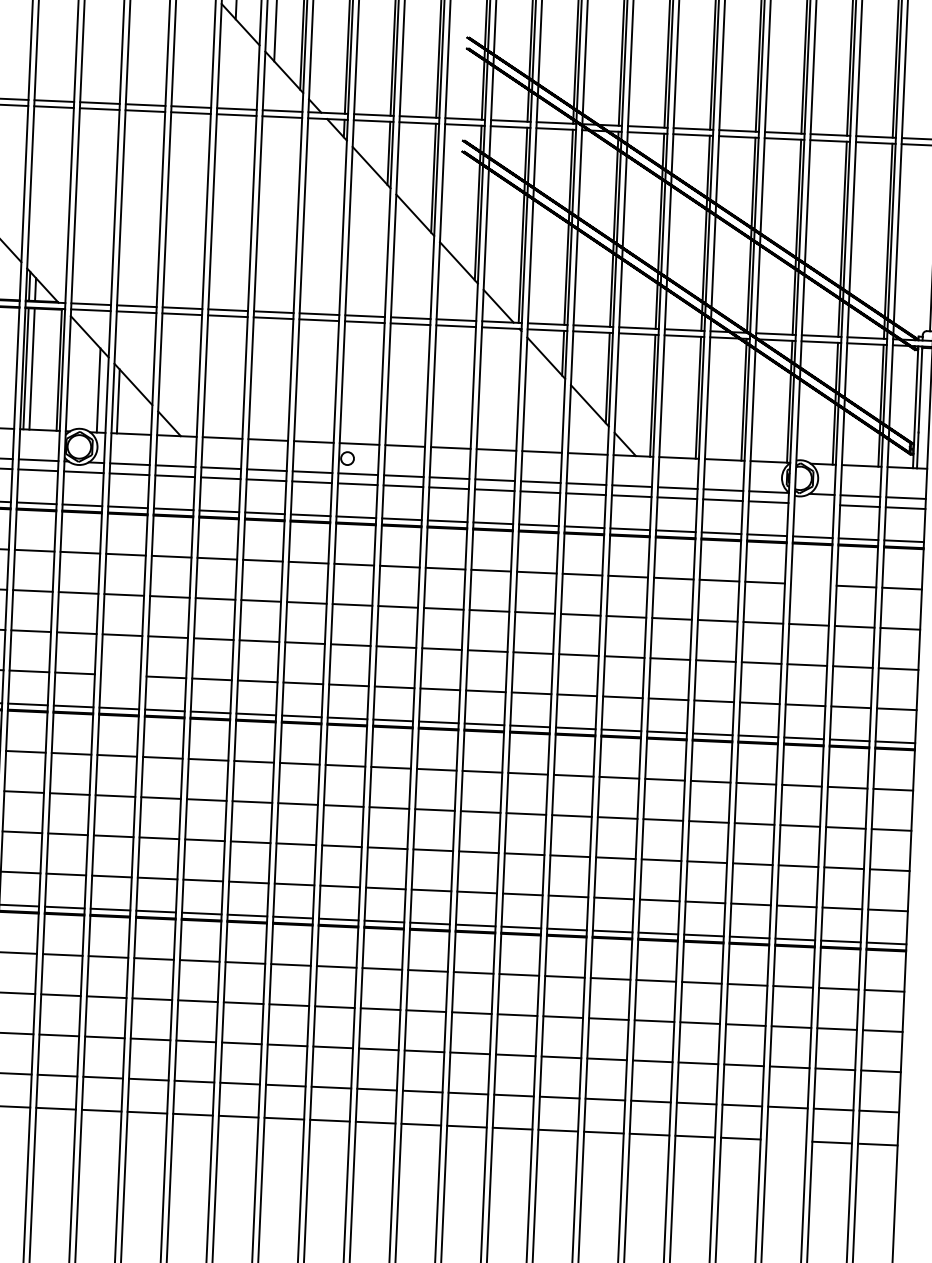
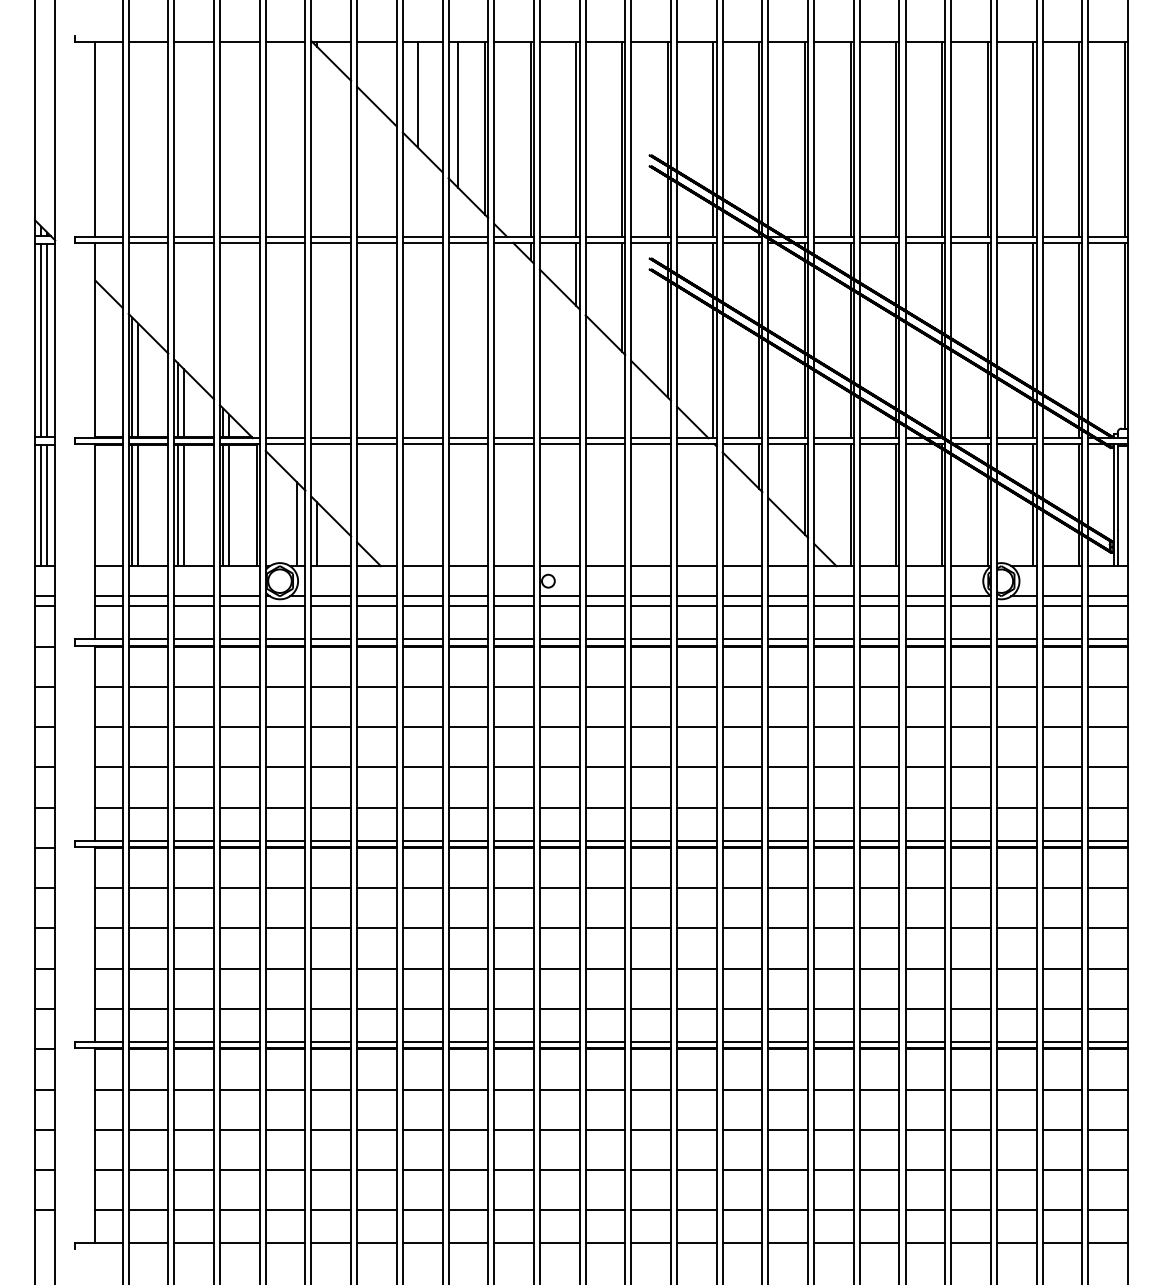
line: (814, 504) -> (1016, 606), added
line: (810, 584) -> (1016, 686), added
line: (120, 675) -> (331, 807), added
line: (786, 1140) -> (1016, 1243), added

